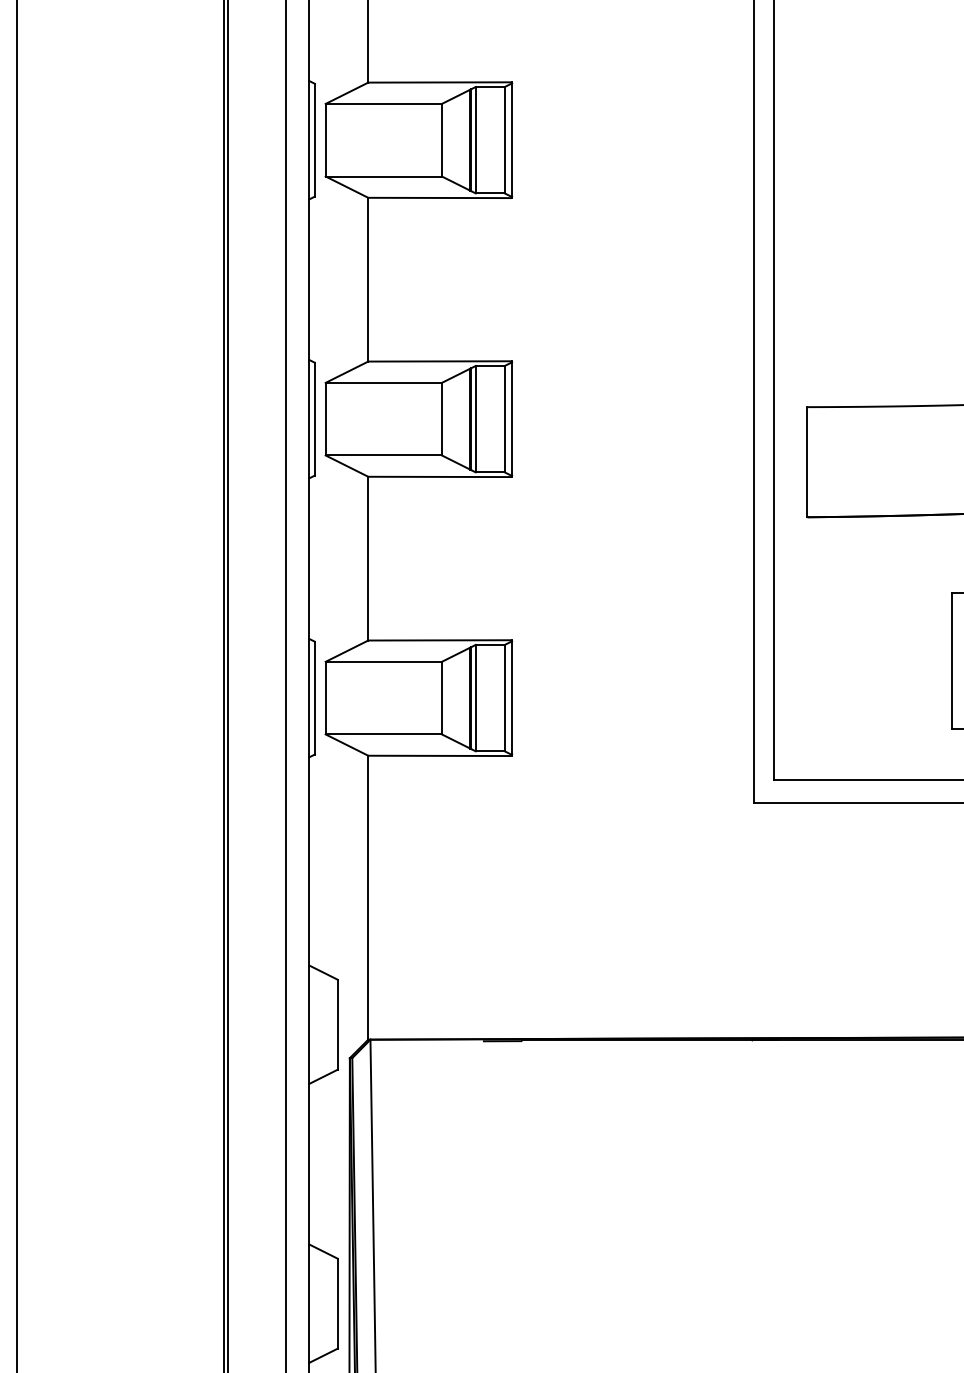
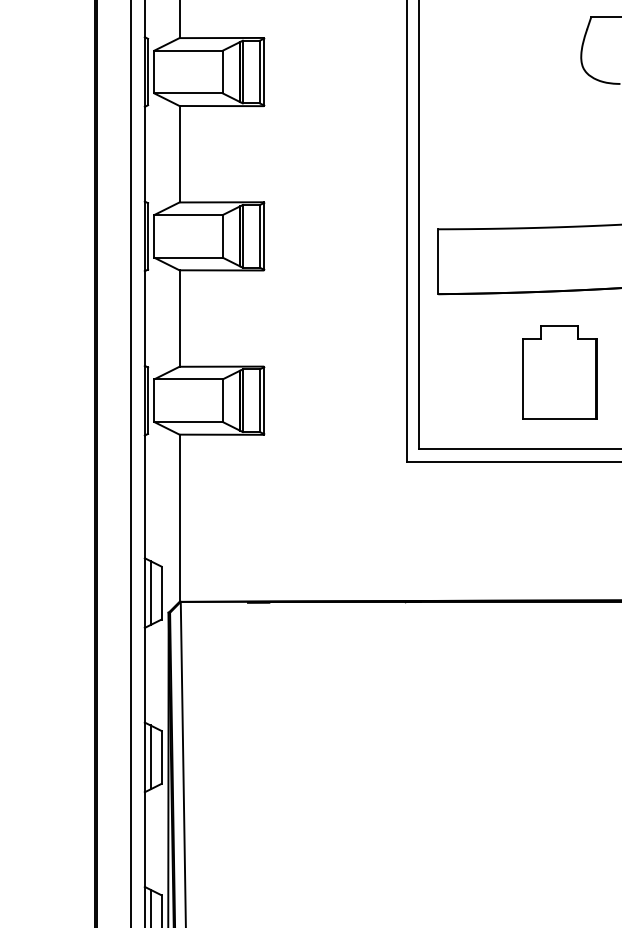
line: (319, 1025) -> (150, 593), added
line: (319, 1303) -> (150, 757), added

